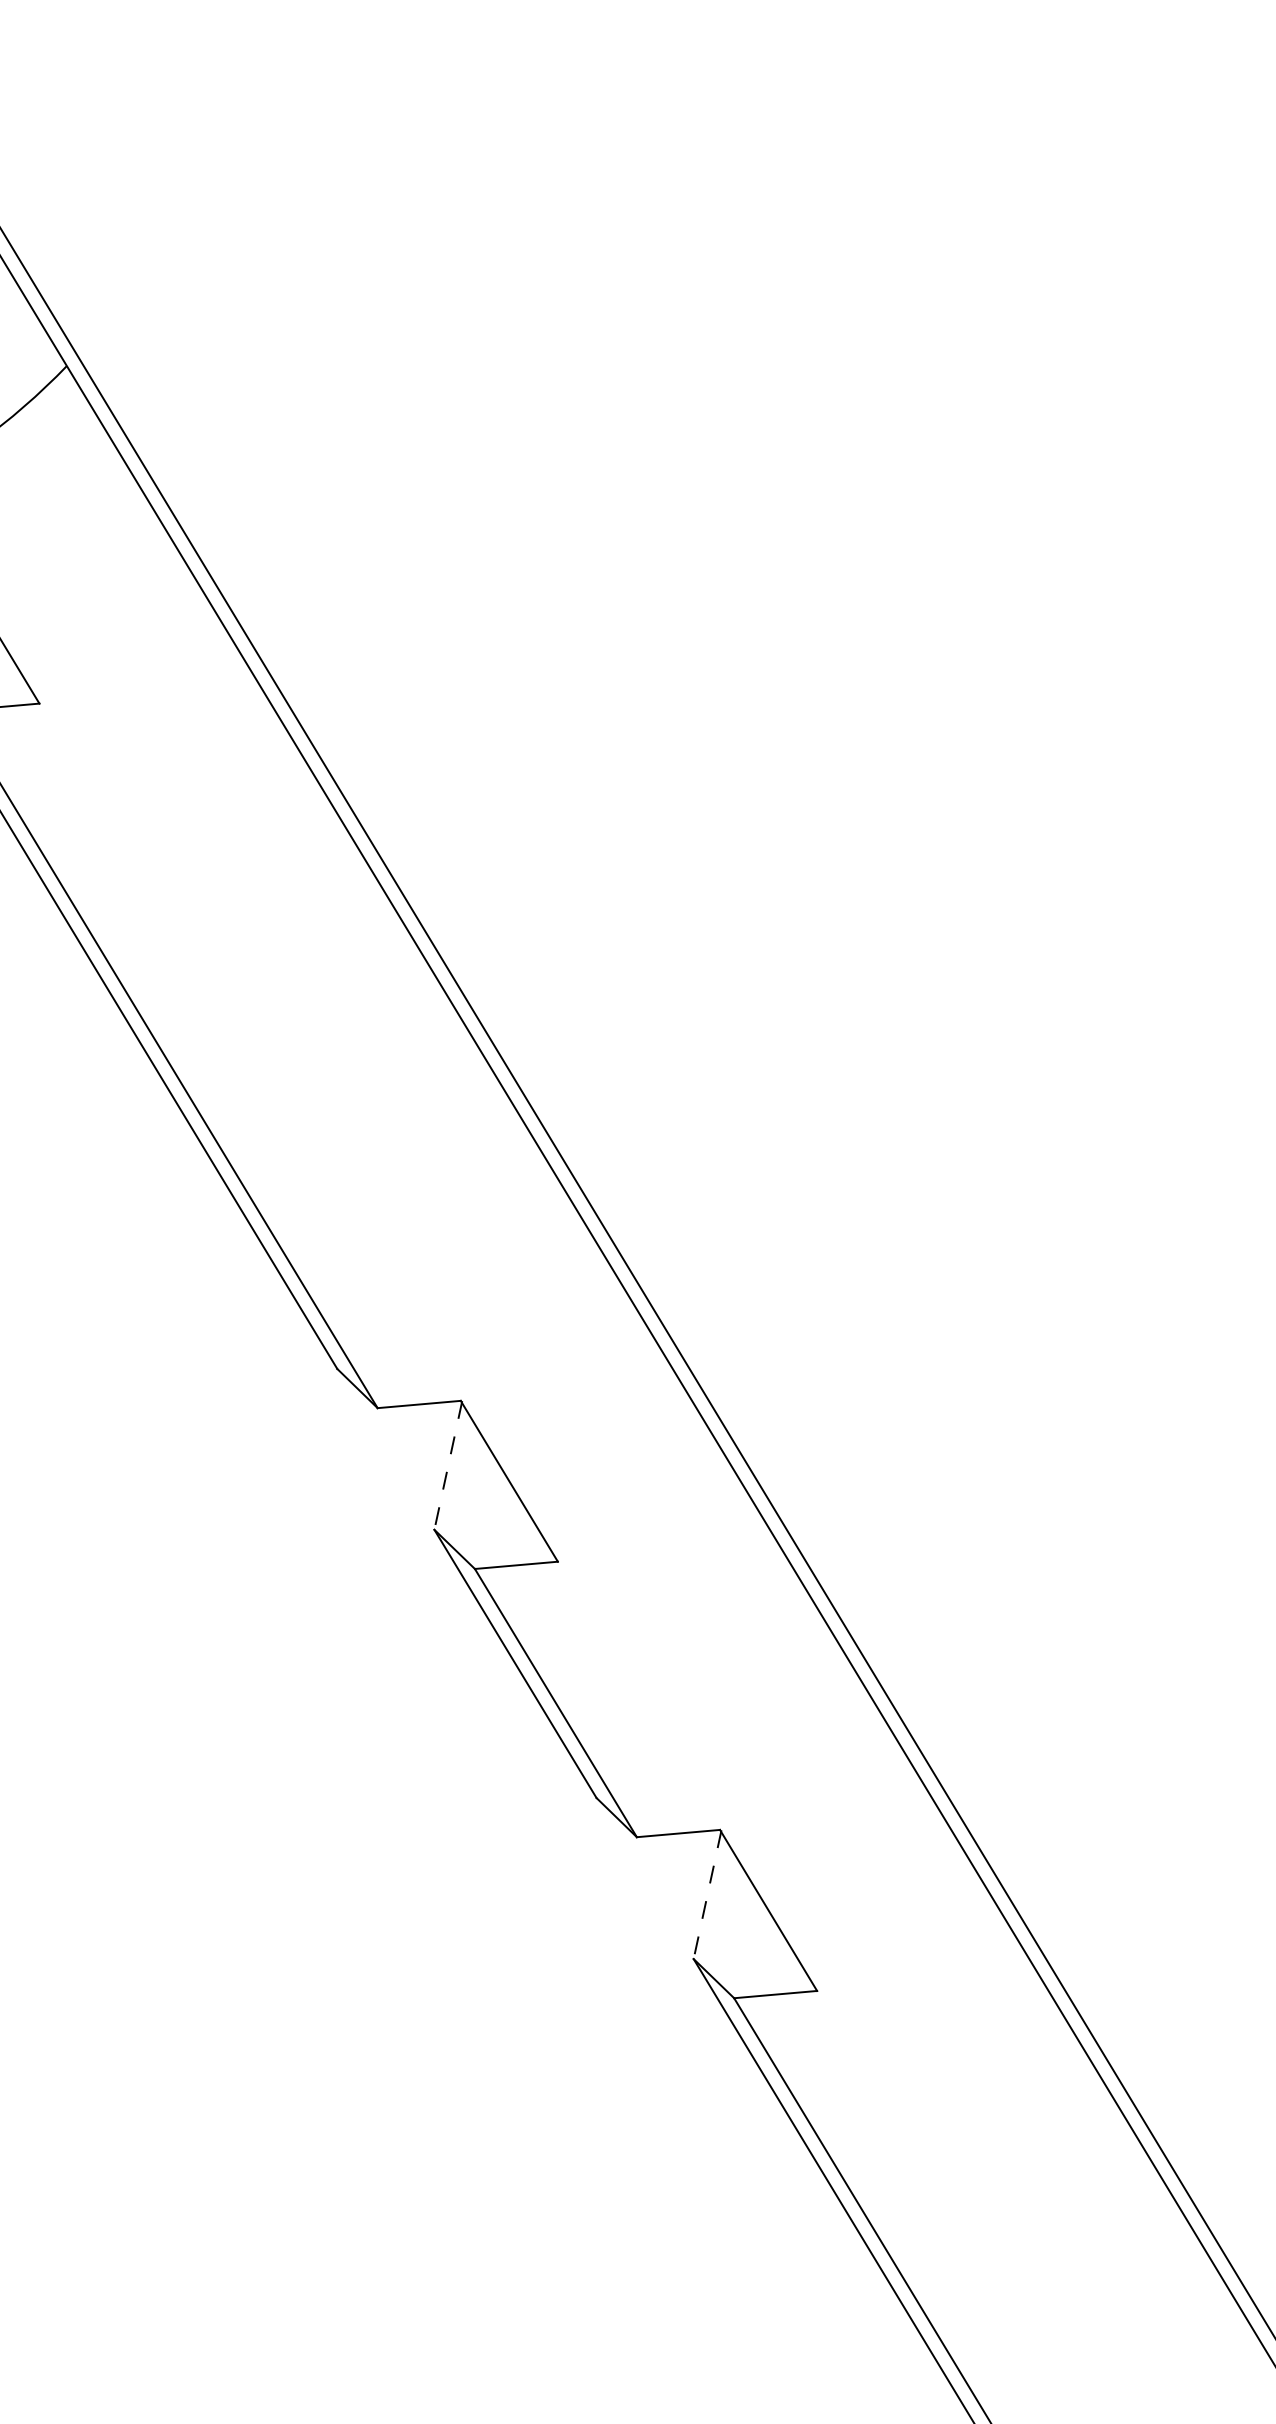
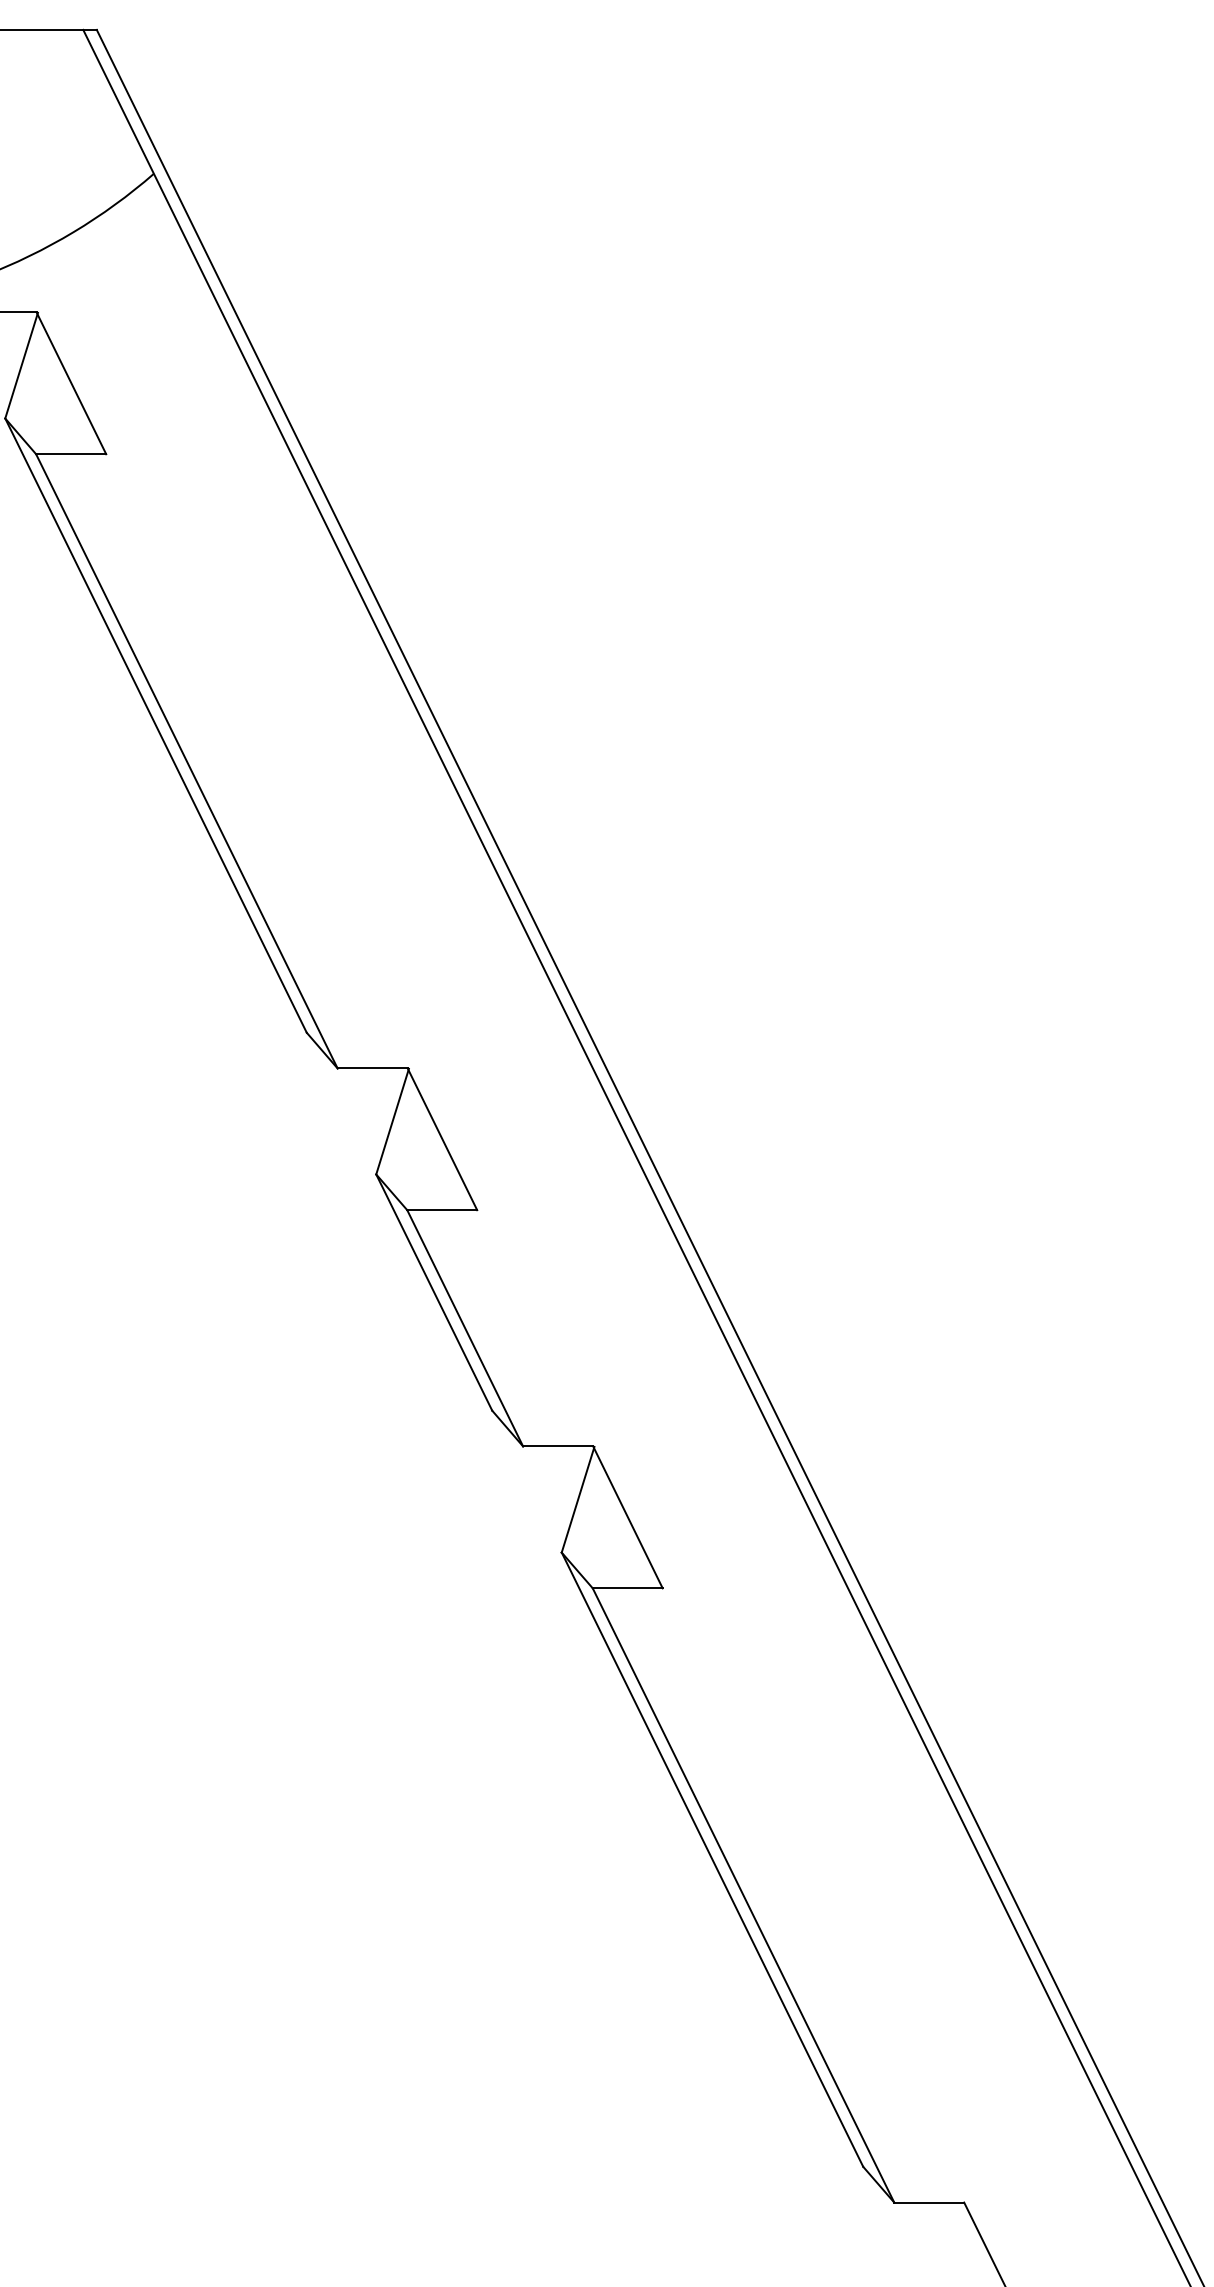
line: (448, 1466) -> (392, 1122), dashed -> solid
line: (706, 1895) -> (577, 1500), dashed -> solid

